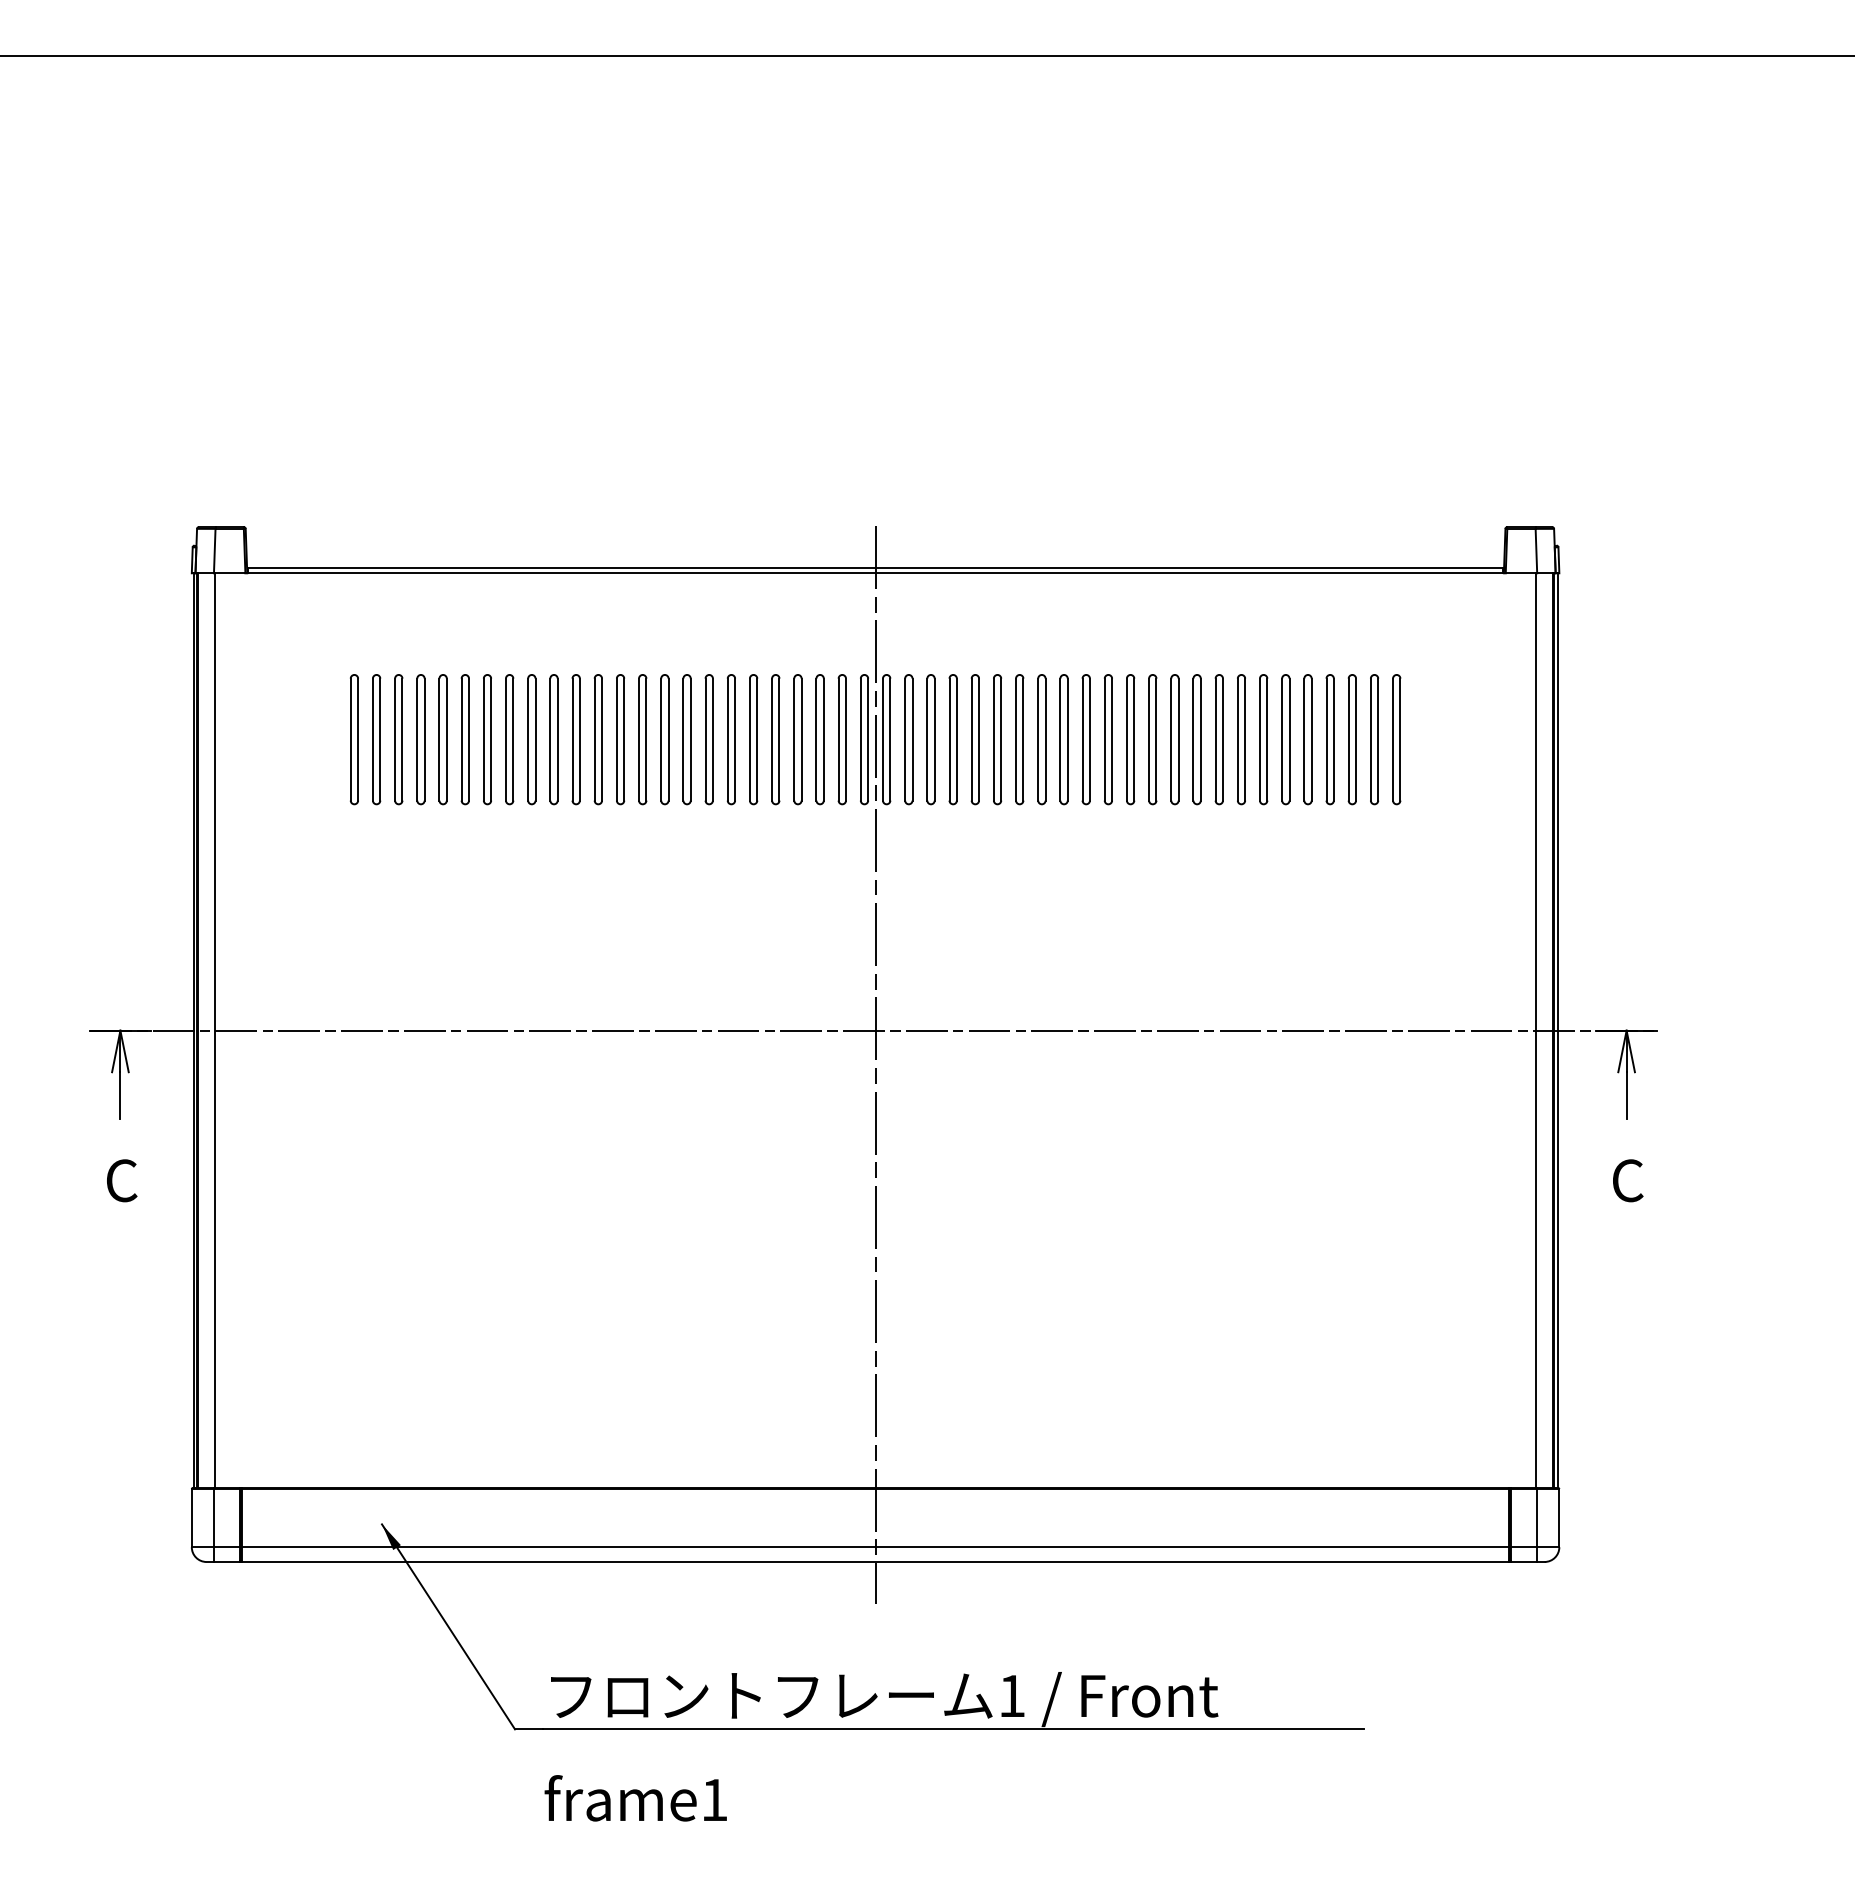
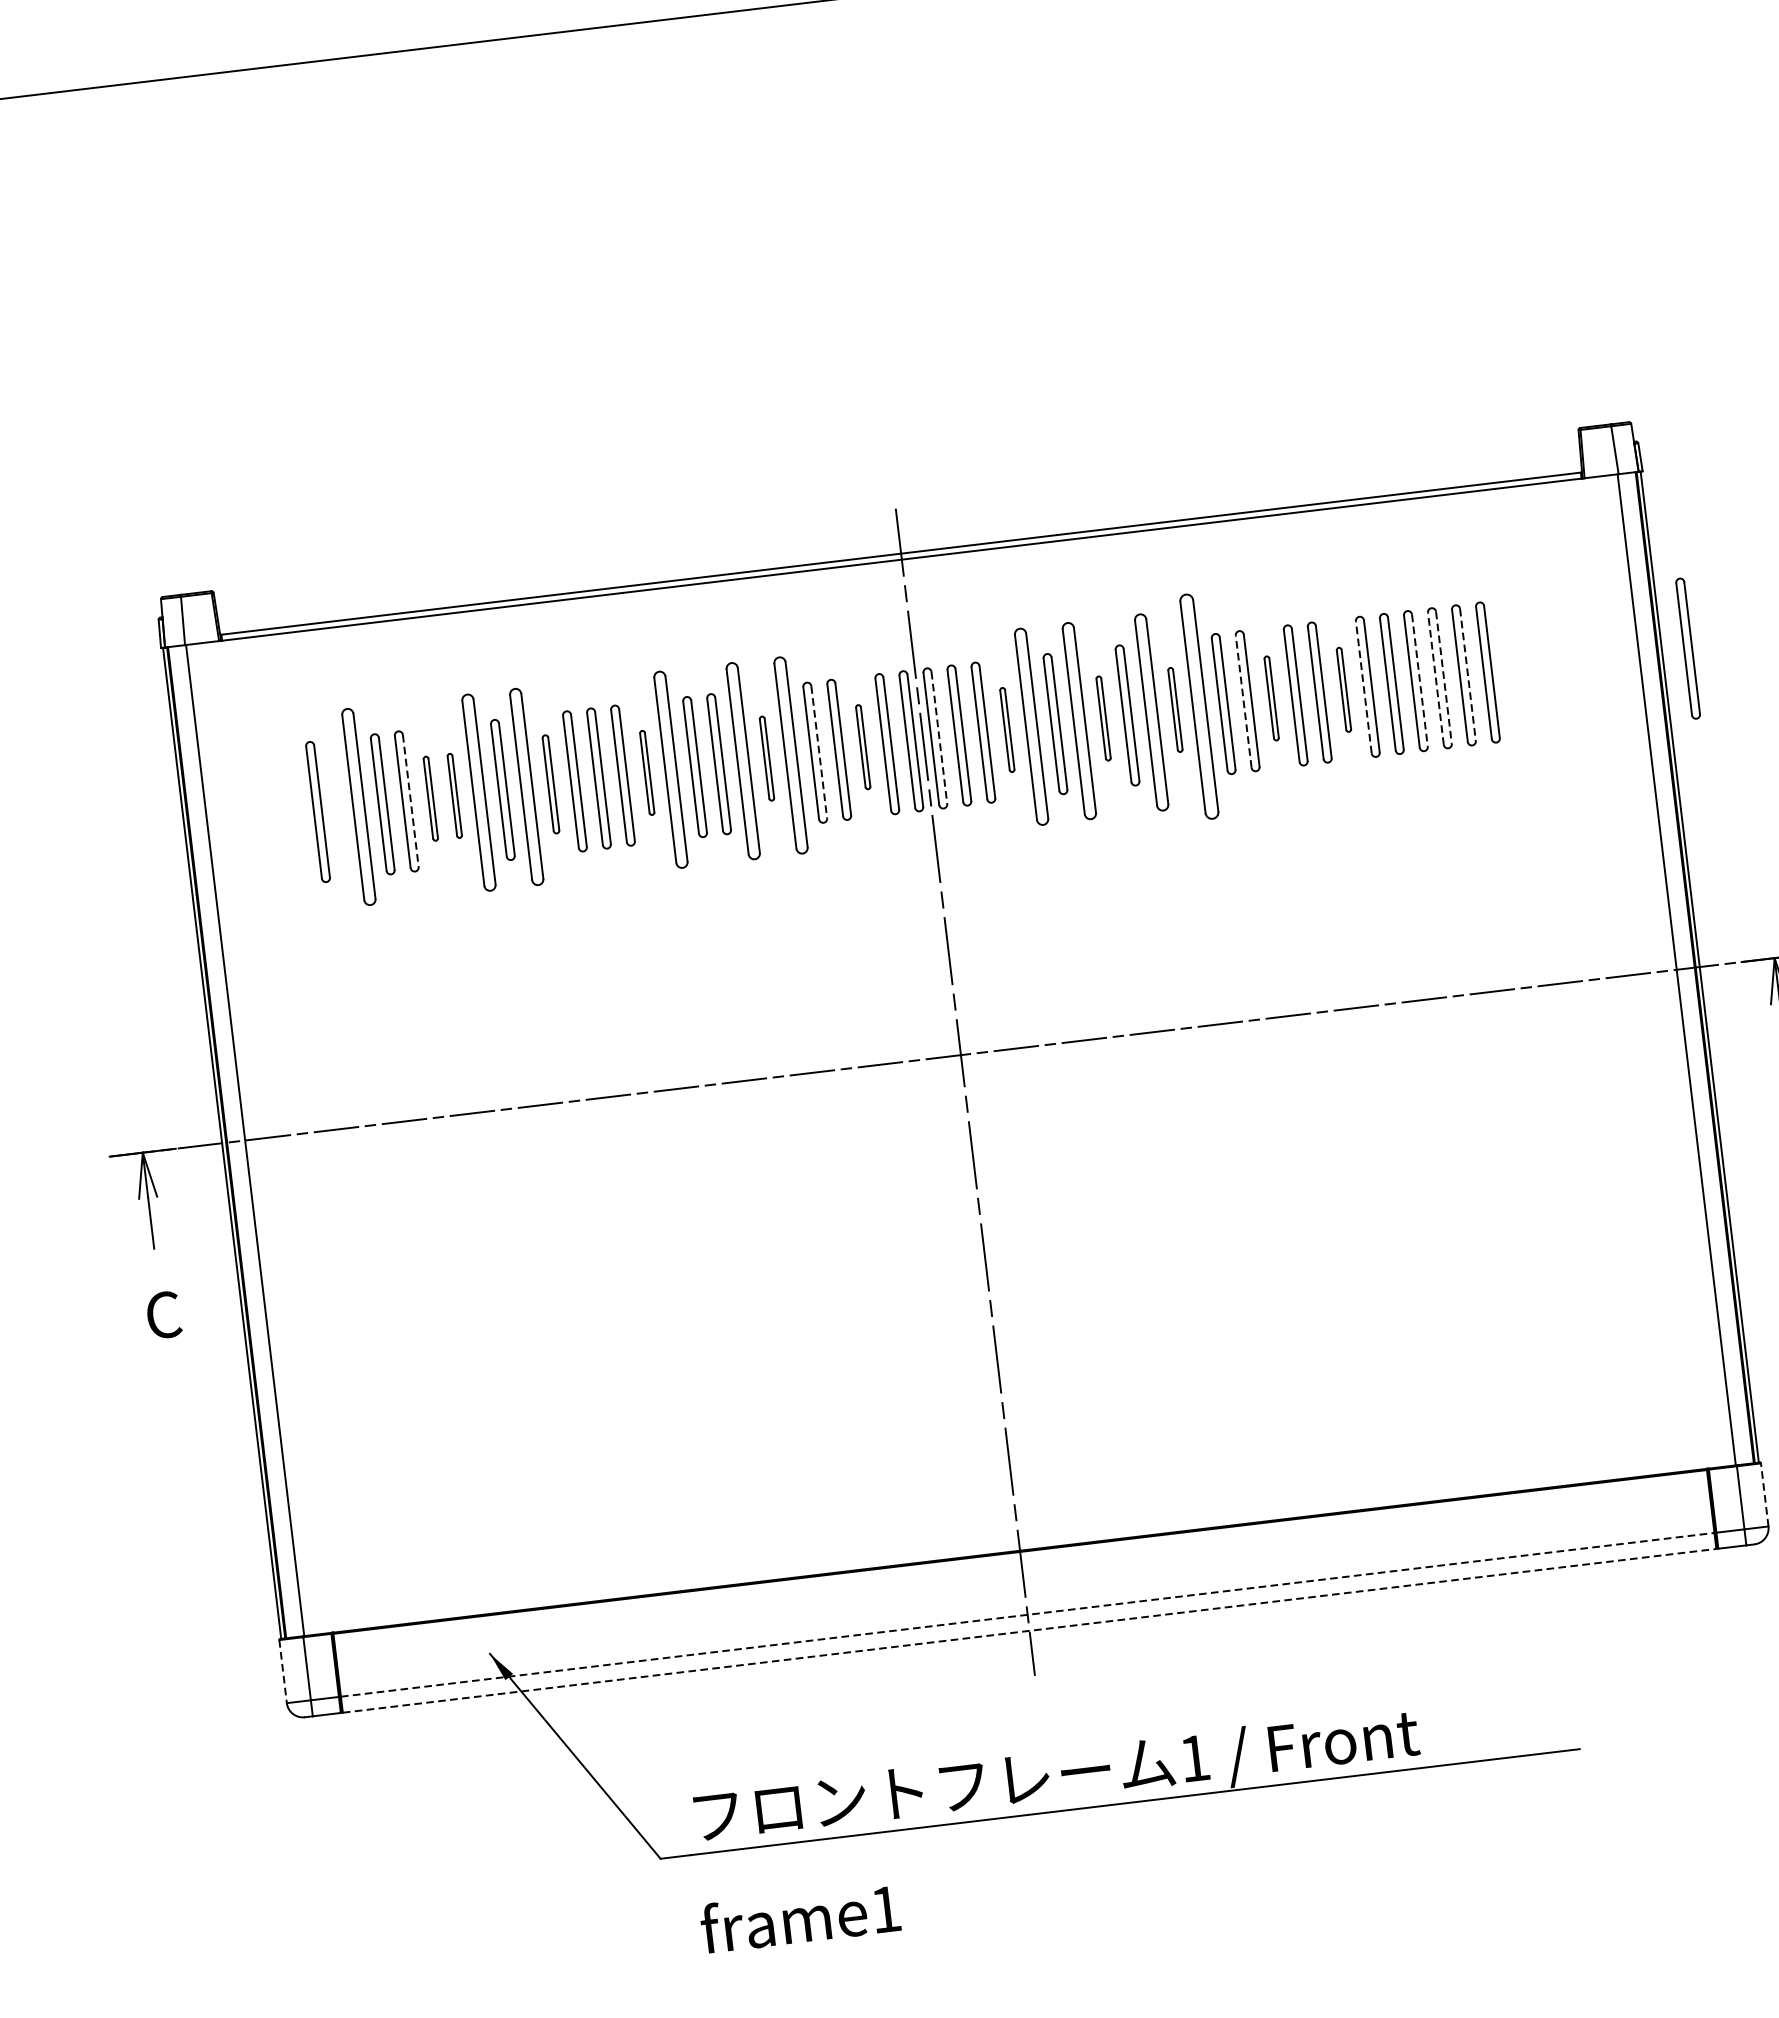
part: (316, 739) -> (317, 811), added
part: (353, 739) -> (357, 807), size x1.4
line: (402, 739) -> (410, 800), solid -> dashed
part: (420, 739) -> (430, 798), size x0.6
part: (442, 739) -> (454, 795), size x0.6
part: (464, 739) -> (477, 792), size x1.4
part: (509, 739) -> (526, 787), size x1.4
part: (531, 739) -> (550, 784), size x0.7
part: (620, 739) -> (646, 772), size x0.6
part: (642, 739) -> (670, 769), size x1.4
part: (708, 739) -> (742, 761), size x1.4
part: (730, 739) -> (766, 758), size x0.6
part: (753, 739) -> (791, 755), size x1.4
line: (779, 739) -> (819, 752), solid -> dashed
part: (819, 739) -> (862, 746), size x0.6
line: (890, 739) -> (939, 737), solid -> dashed
part: (952, 739) -> (1006, 729), size x0.6
part: (974, 739) -> (1030, 726), size x1.4
part: (1019, 739) -> (1079, 721), size x1.4
part: (1041, 739) -> (1103, 718), size x0.6
part: (1085, 739) -> (1150, 712), size x1.4
part: (1107, 739) -> (1174, 709), size x0.6
part: (1130, 739) -> (1199, 706), size x1.6
line: (1171, 739) -> (1243, 701), solid -> dashed
part: (1196, 739) -> (1271, 698), size x0.6
part: (1263, 739) -> (1343, 689), size x0.6
line: (1282, 739) -> (1364, 687), solid -> dashed
line: (1333, 739) -> (1419, 680), solid -> dashed
line: (1348, 739) -> (1435, 678), solid -> dashed
line: (1356, 739) -> (1444, 677), solid -> dashed
line: (1378, 739) -> (1468, 674), solid -> dashed
part: (1581, 739) -> (1688, 648), added
line: (1559, 1517) -> (1764, 1494), solid -> dashed
line: (191, 1518) -> (282, 1672), solid -> dashed
line: (875, 1547) -> (1027, 1615), solid -> dashed
line: (875, 1562) -> (1029, 1631), solid -> dashed

